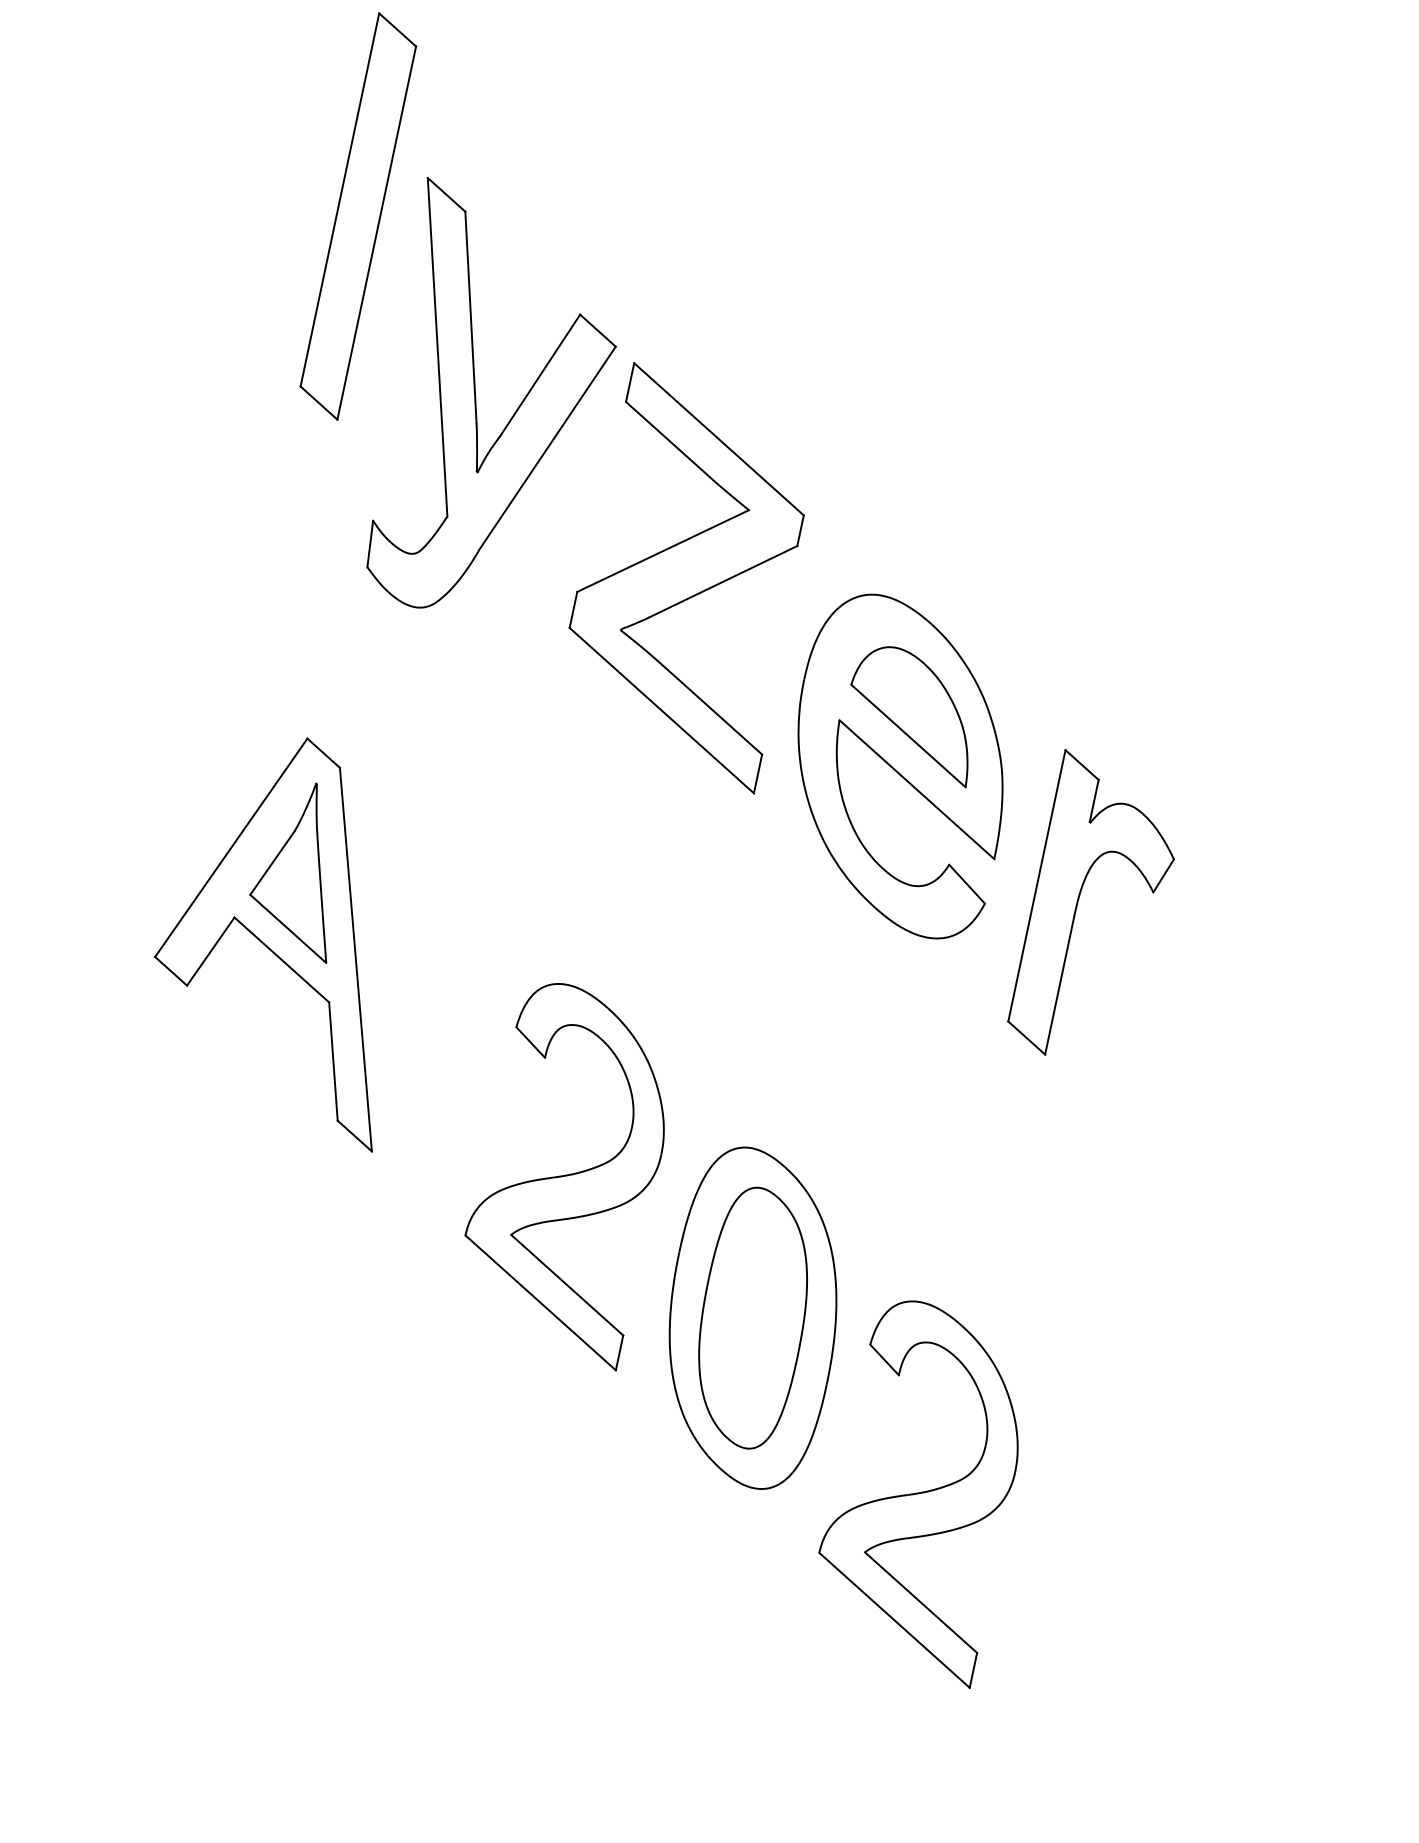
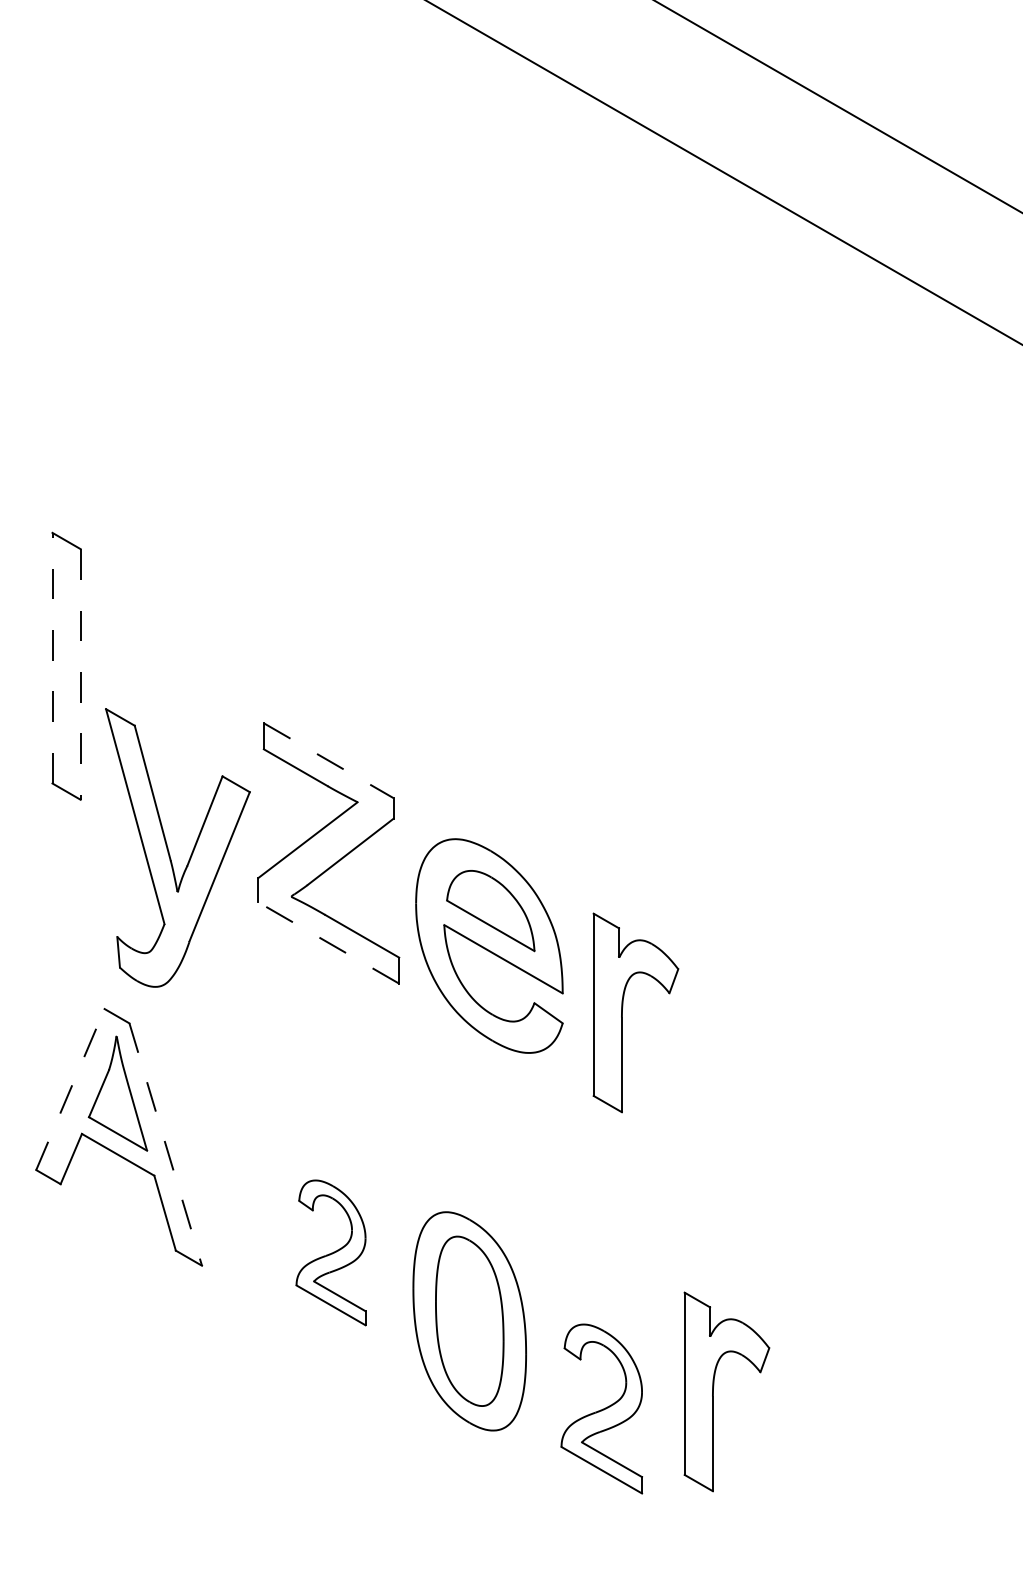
line: (340, 198) -> (52, 657), solid -> dashed
line: (376, 233) -> (80, 674), solid -> dashed
part: (477, 409) -> (169, 851), moved
line: (718, 438) -> (328, 760), solid -> dashed
line: (661, 709) -> (328, 942), solid -> dashed
line: (231, 847) -> (70, 1089), solid -> dashed
line: (355, 960) -> (165, 1145), solid -> dashed
part: (567, 1172) -> (330, 1252), size x0.6
part: (921, 1489) -> (601, 1408), size x0.7
part: (1093, 1499) -> (713, 1391), added

